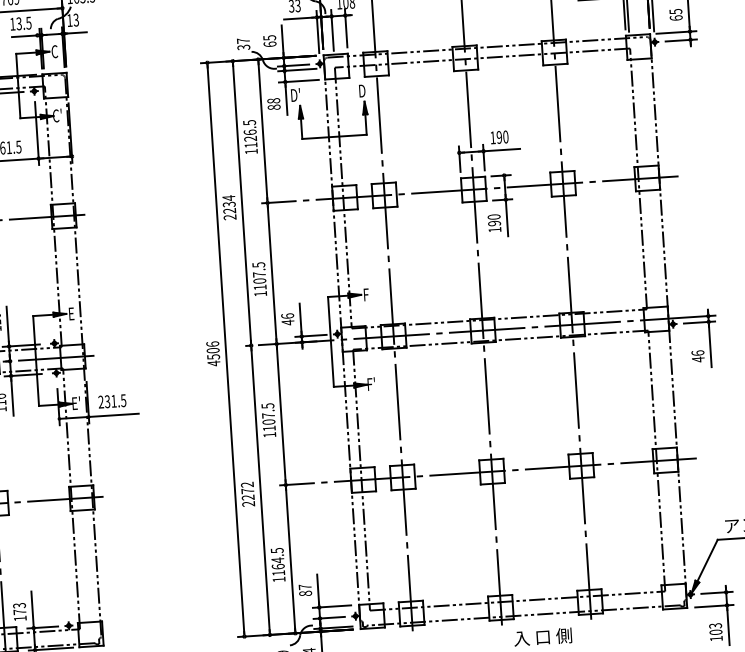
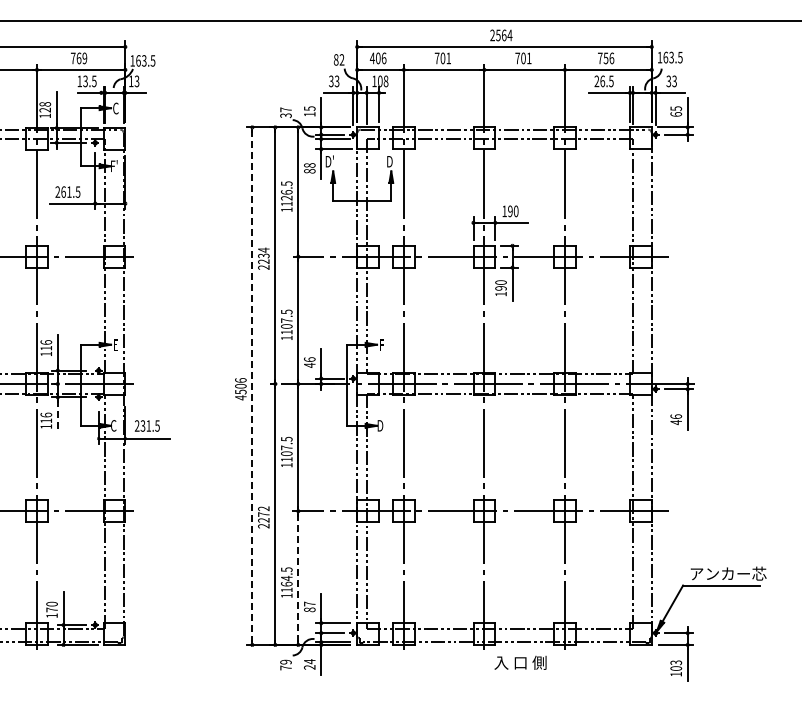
text: (269, 44) -> (309, 114), 65 -> 15
text: (57, 116) -> (114, 166), C' -> F'
line: (226, 350) -> (252, 386), solid -> dashed
text: (371, 384) -> (381, 425), F' -> D
line: (12, 398) -> (57, 417), solid -> dashed
text: (75, 403) -> (114, 425), E' -> C
line: (290, 558) -> (298, 577), solid -> dashed
text: (18, 605) -> (51, 603), 173 -> 170

